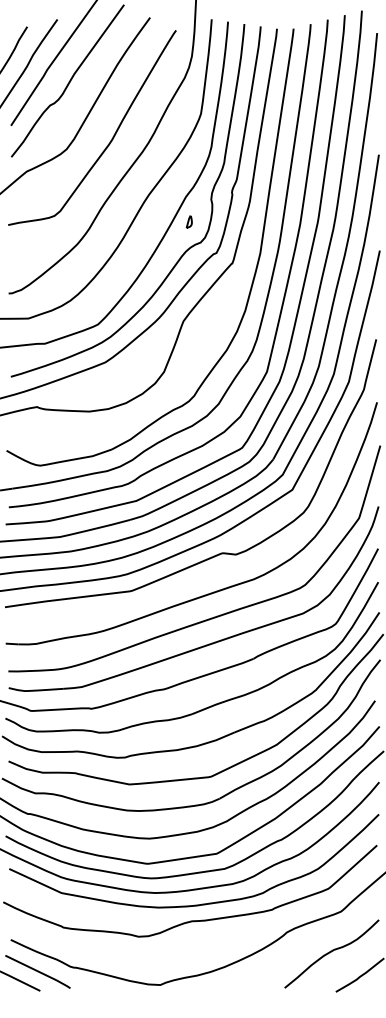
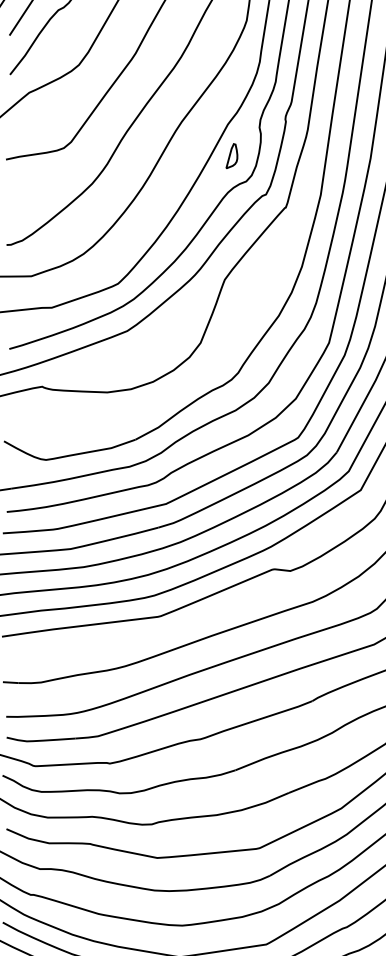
part: (189, 221) -> (232, 155), size x1.67

